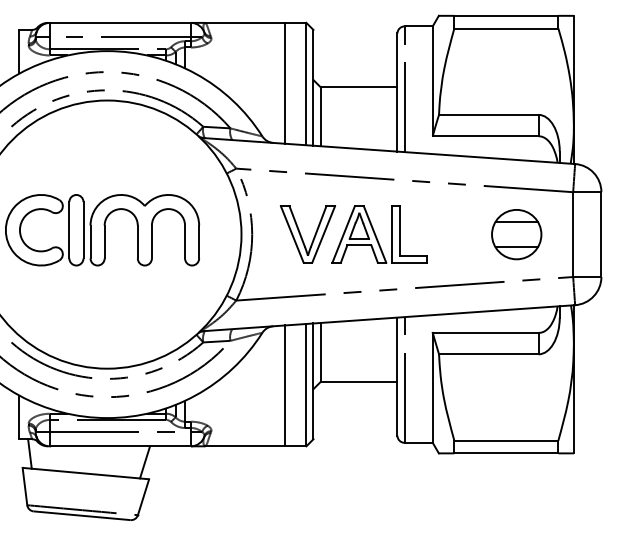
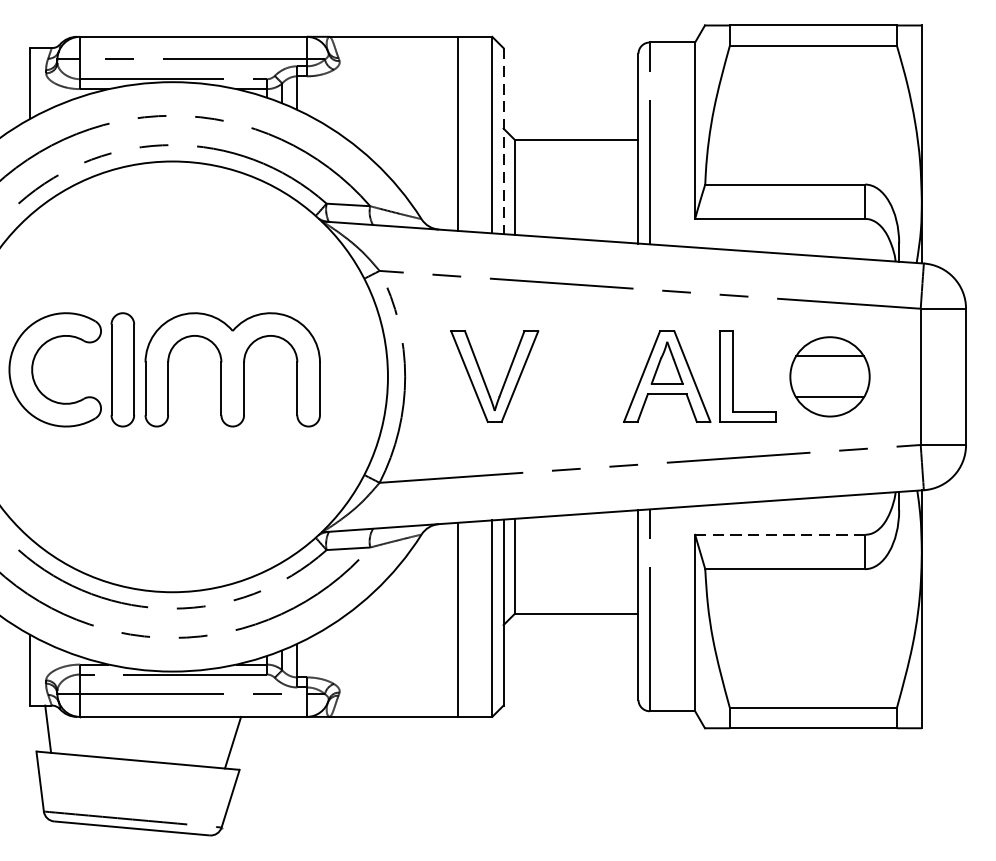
line: (313, 87) -> (503, 140), solid -> dashed
part: (379, 234) -> (699, 376), moved
line: (485, 332) -> (779, 534), solid -> dashed

